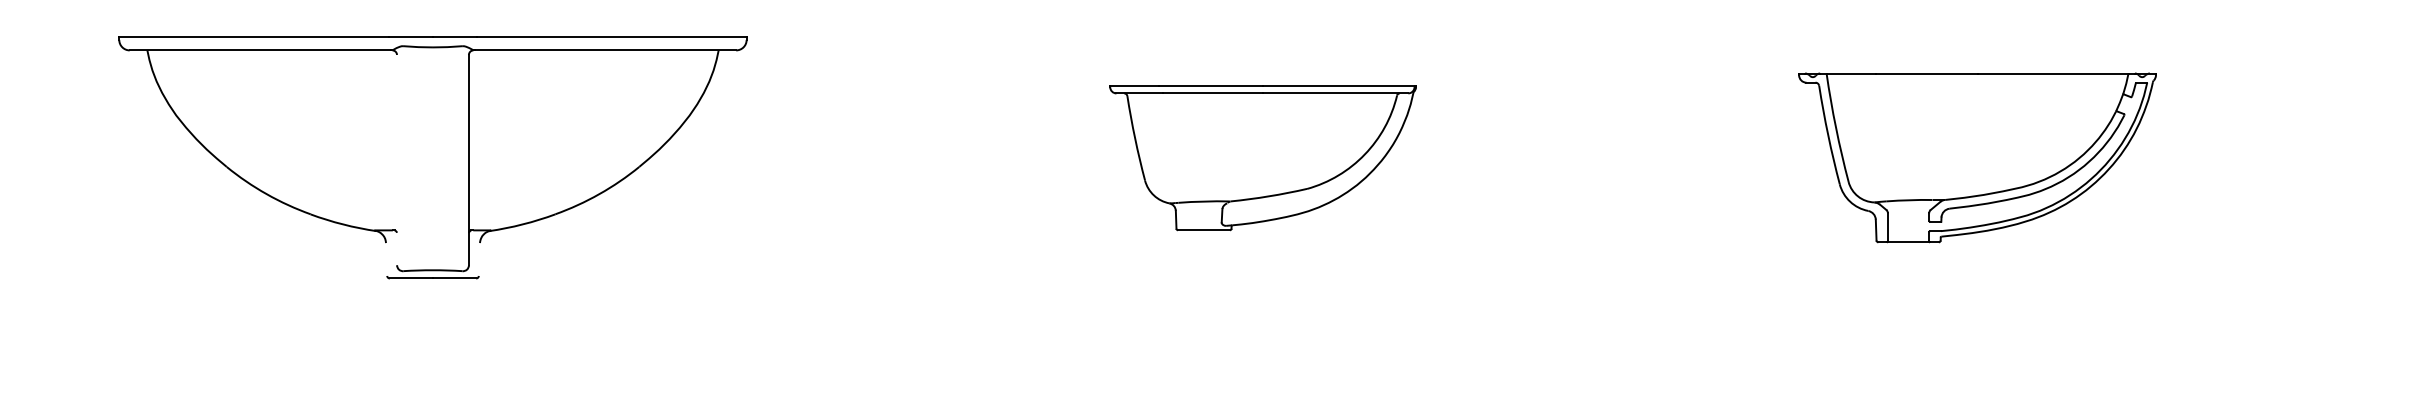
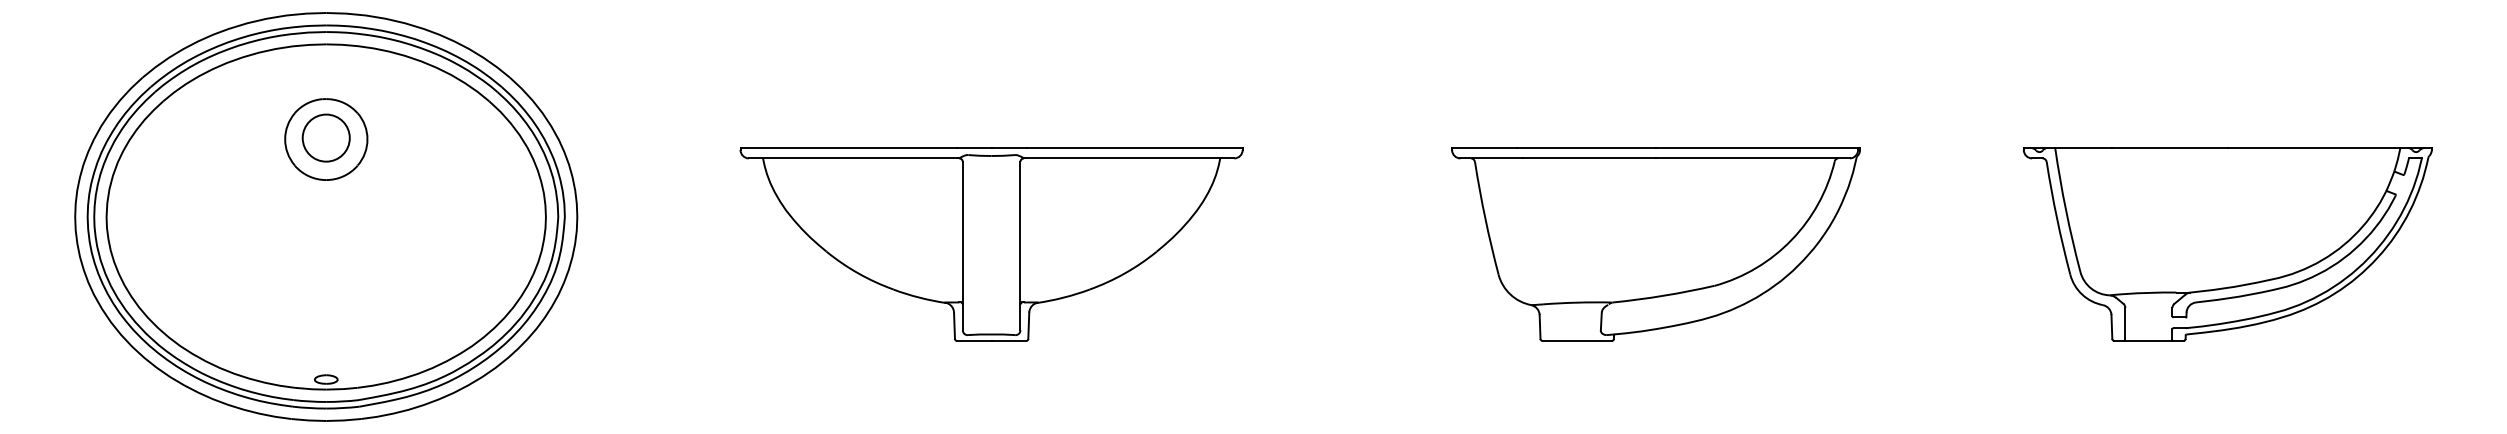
part: (1262, 157) -> (1655, 244), size x1.67
part: (1977, 157) -> (2227, 244), size x1.43
line: (396, 160) -> (962, 246), added
line: (386, 259) -> (954, 325), added
line: (479, 259) -> (1028, 325), added

